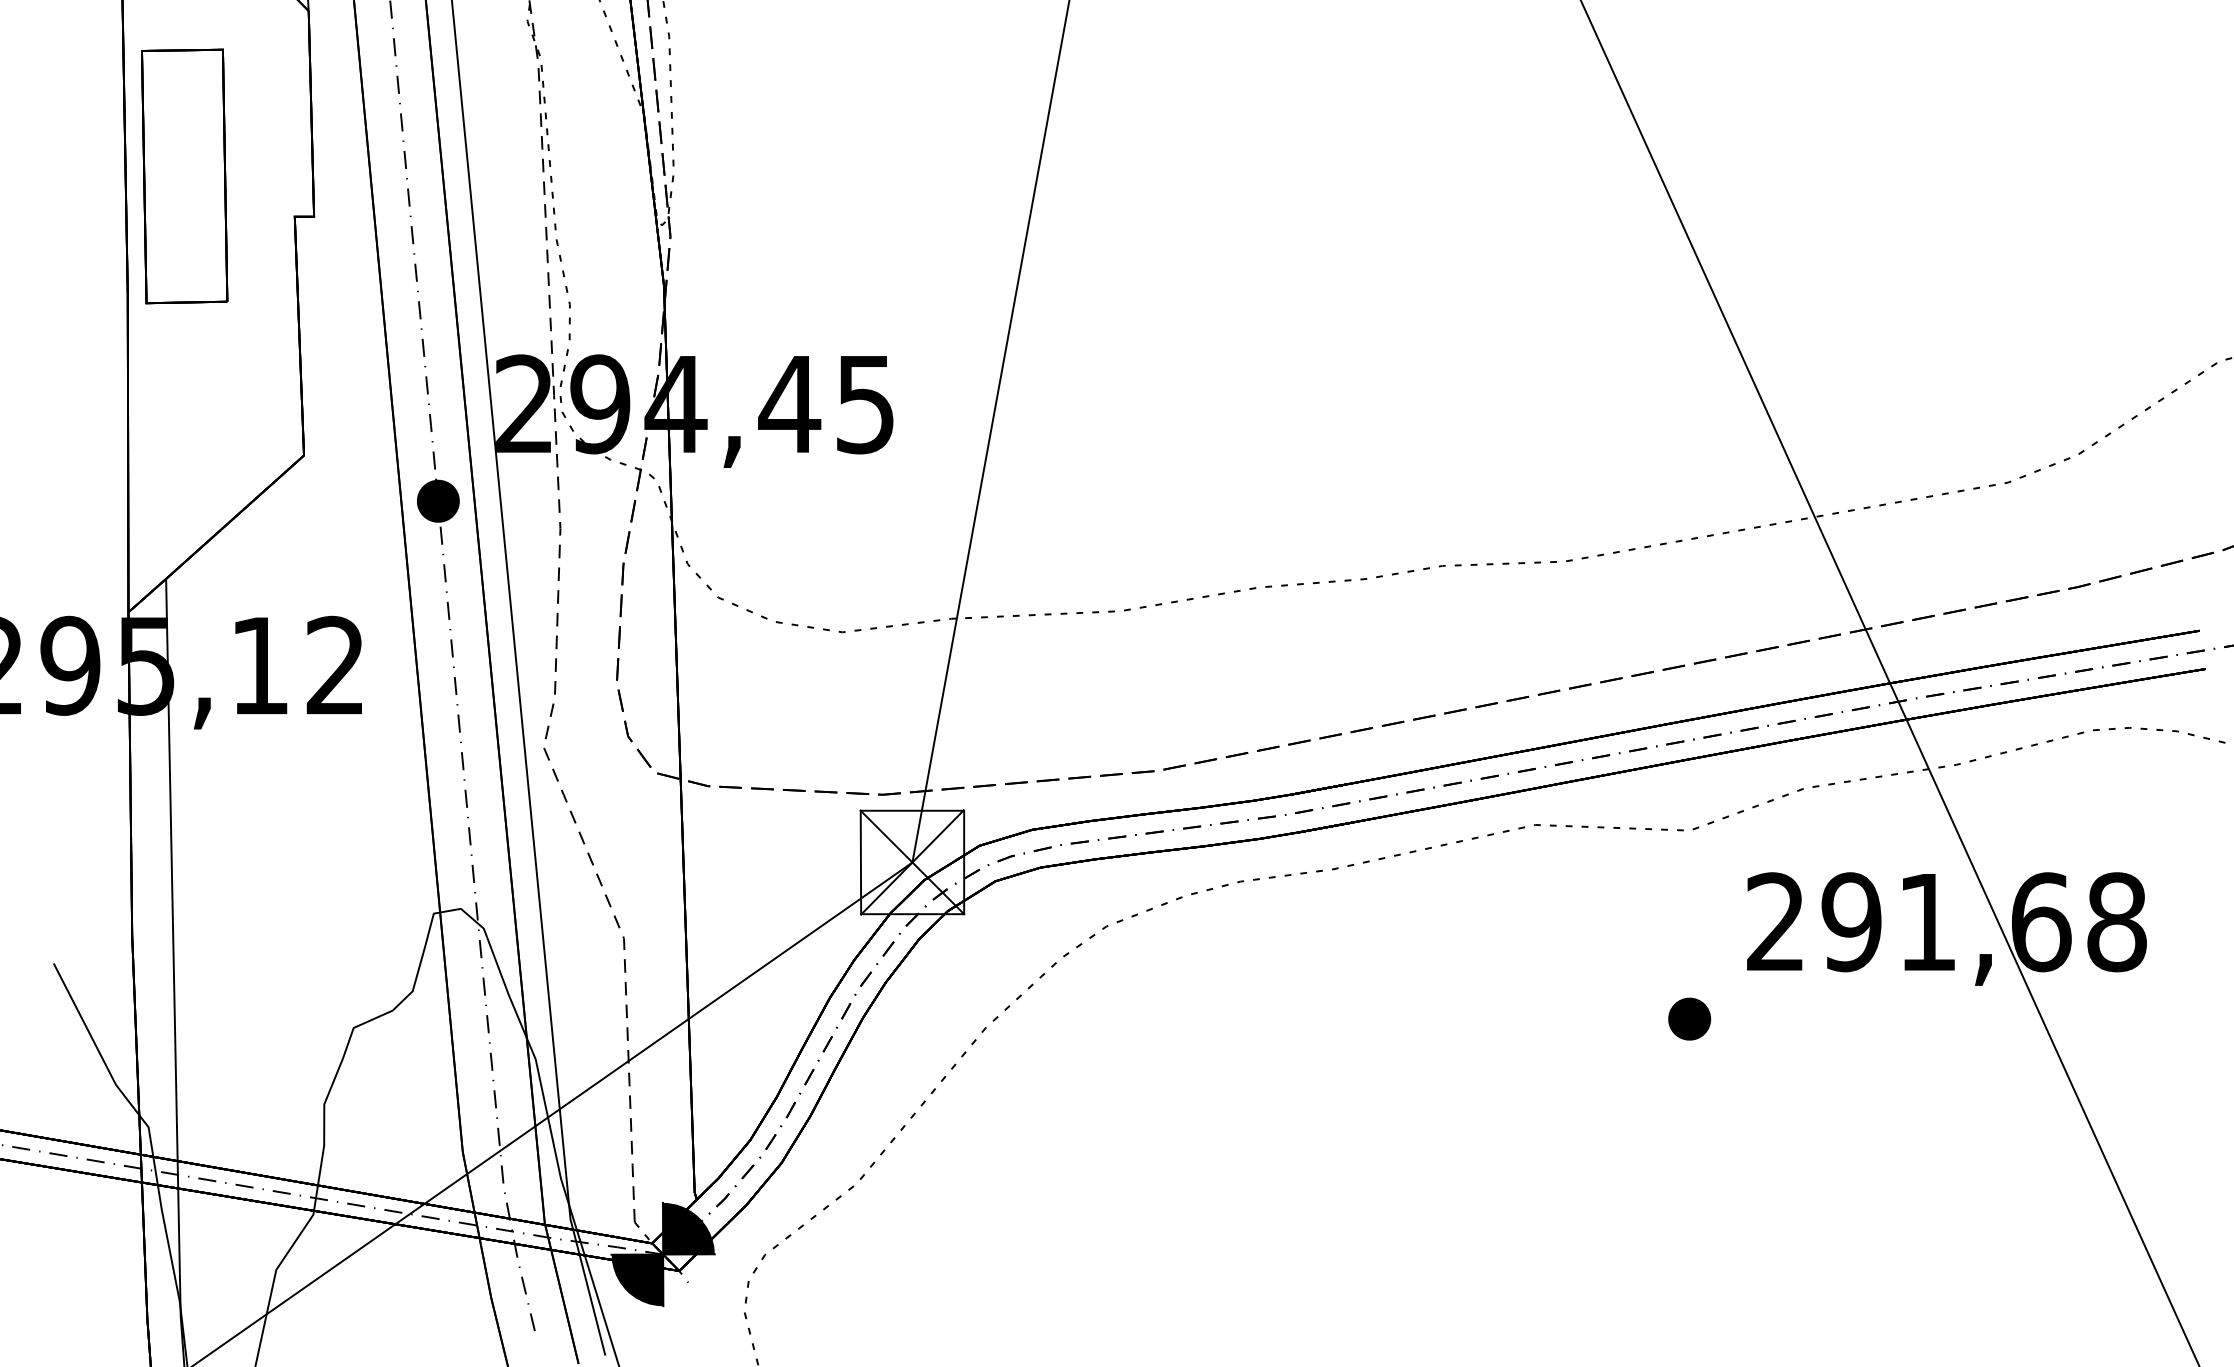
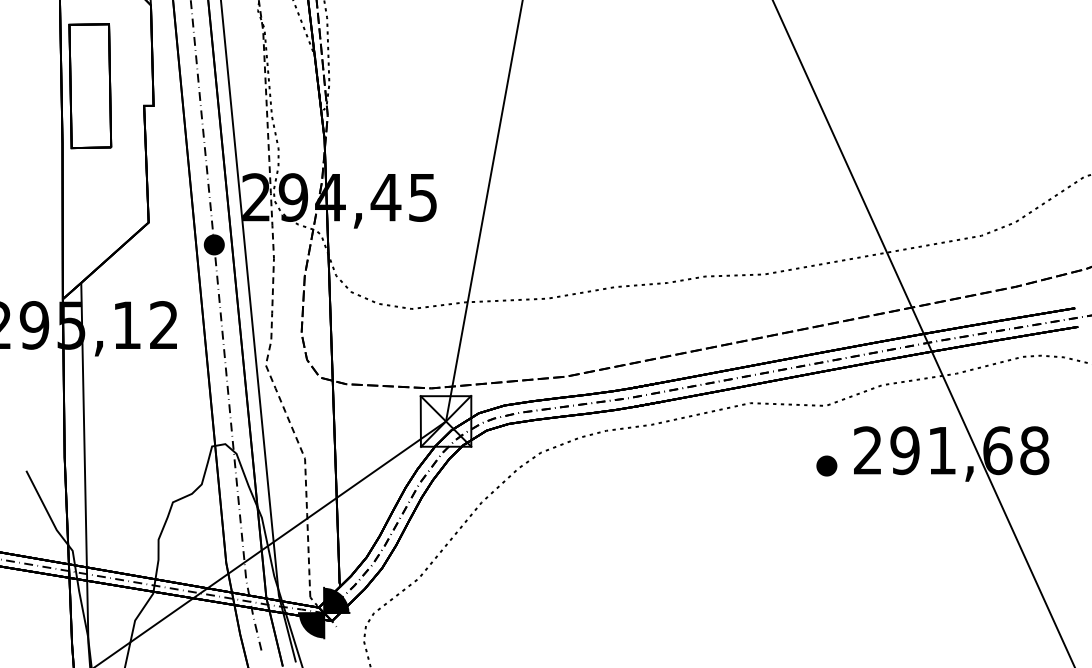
part: (1688, 1018) -> (826, 465), moved

